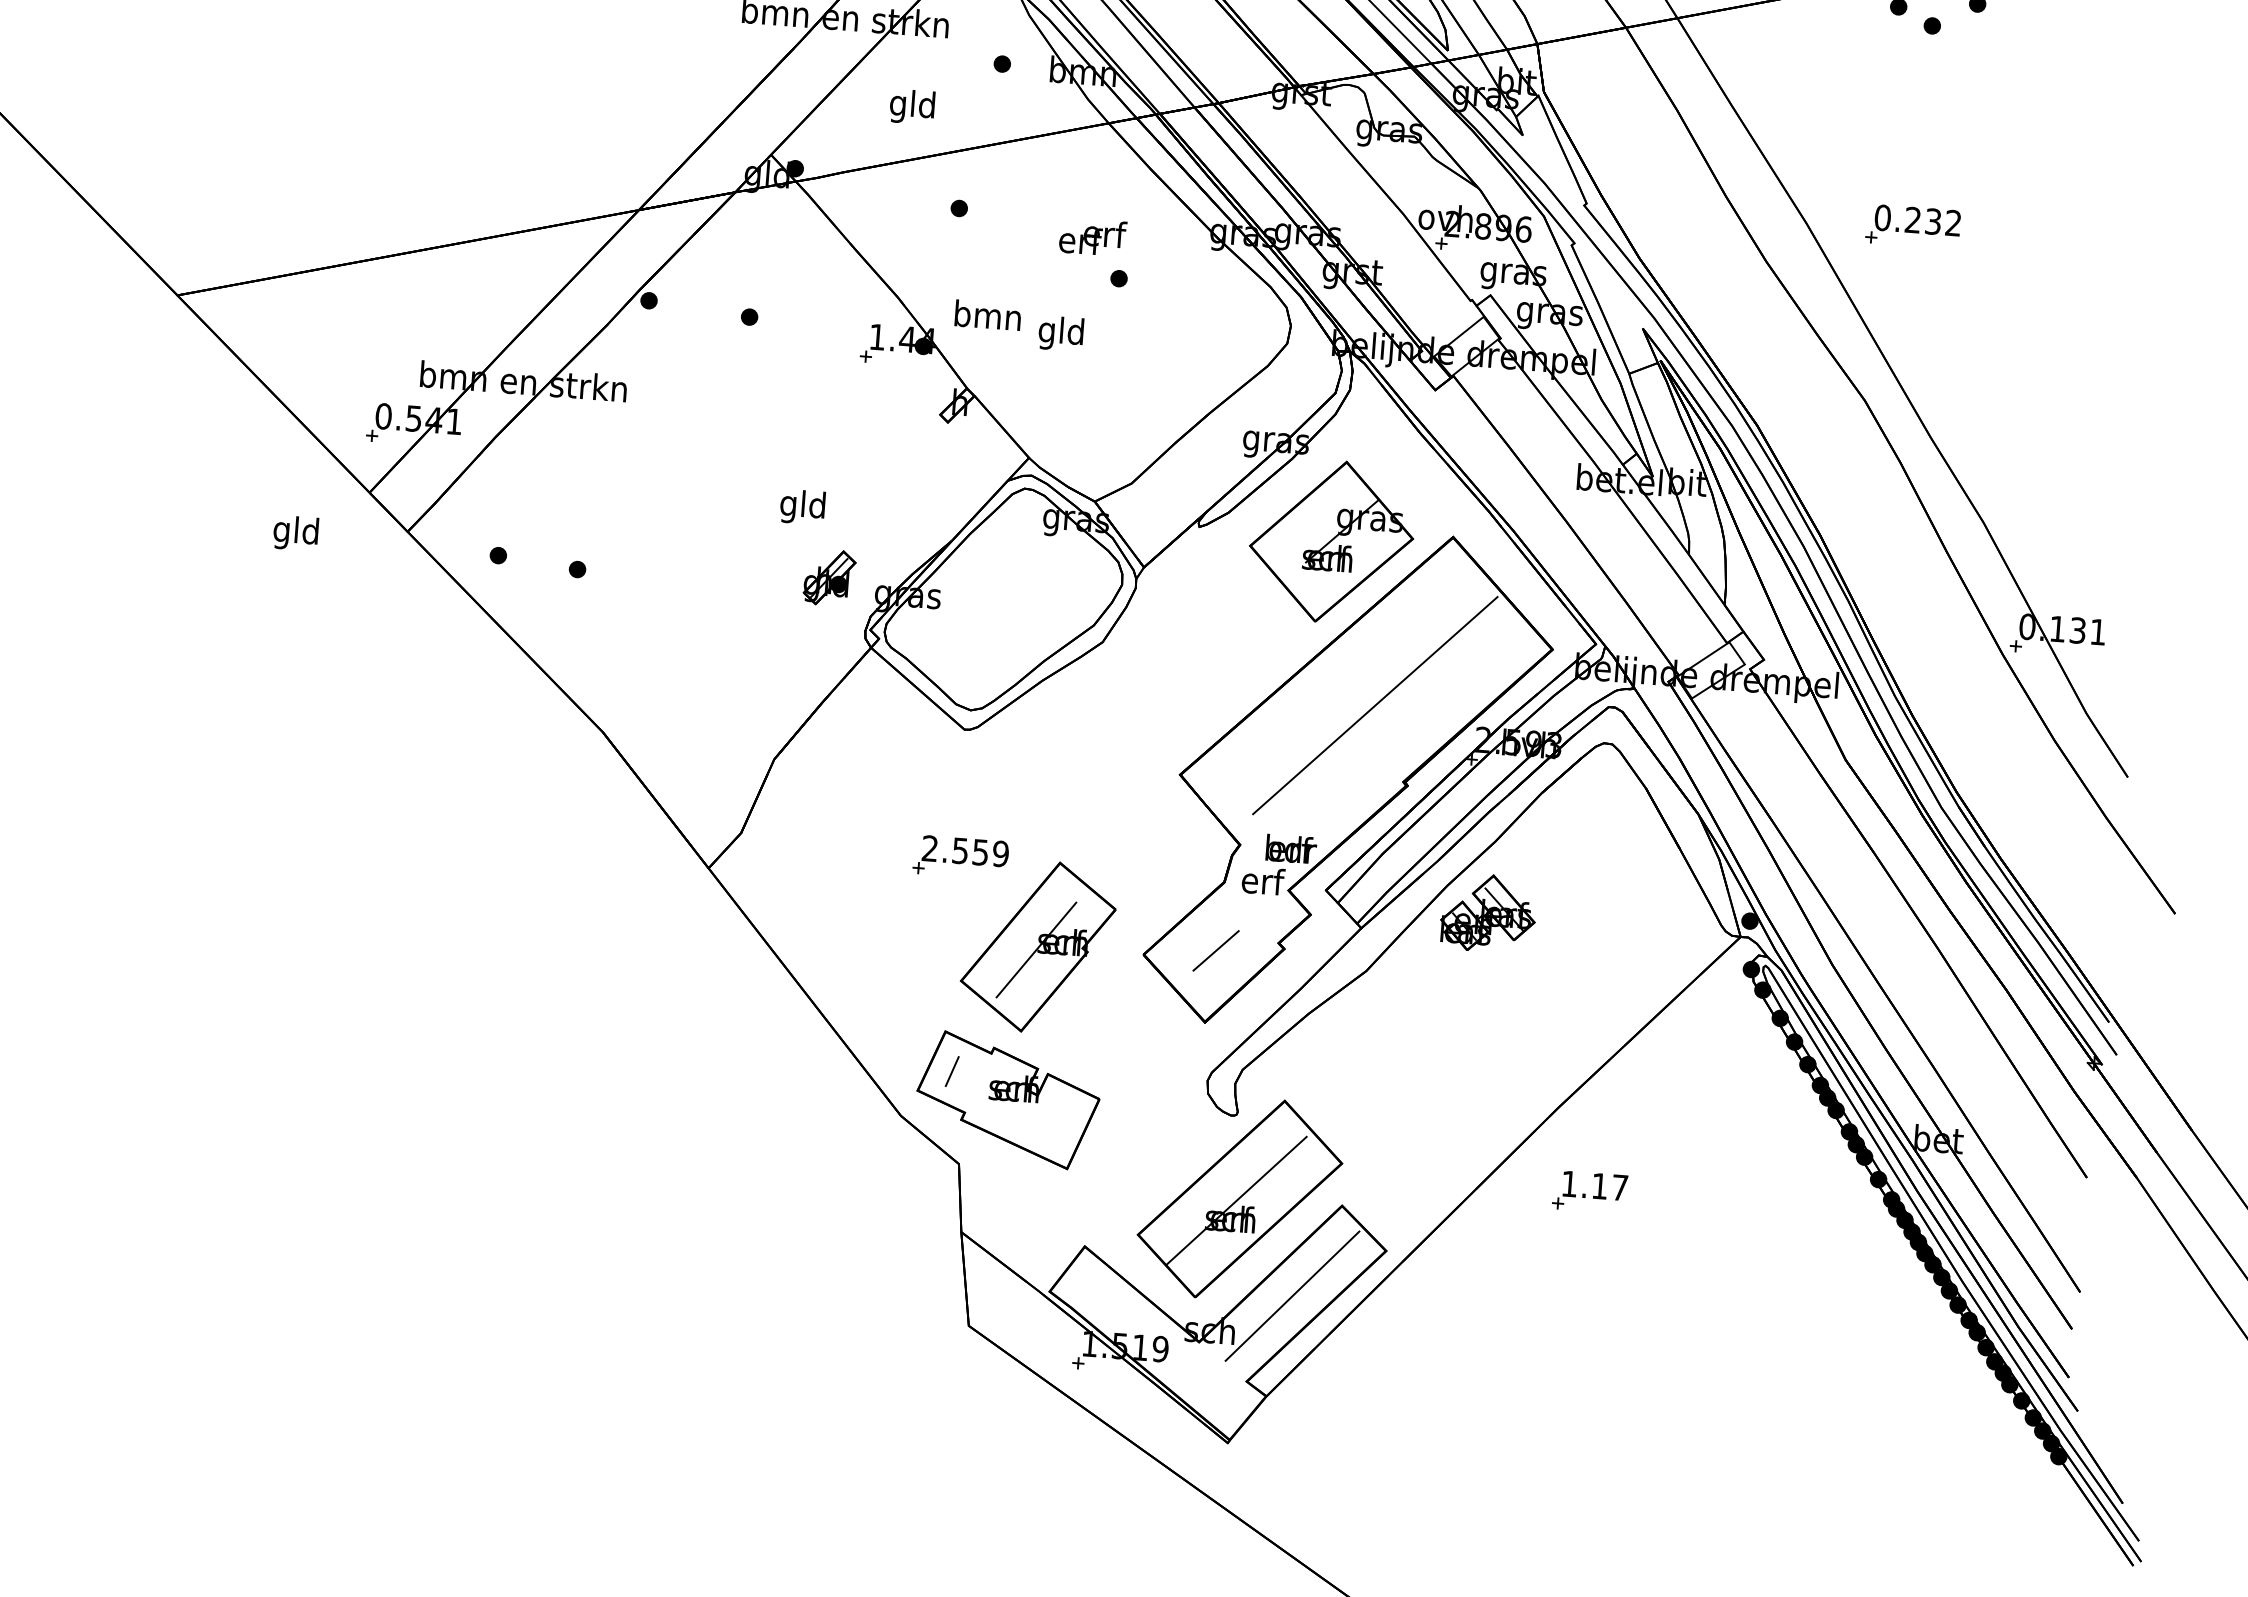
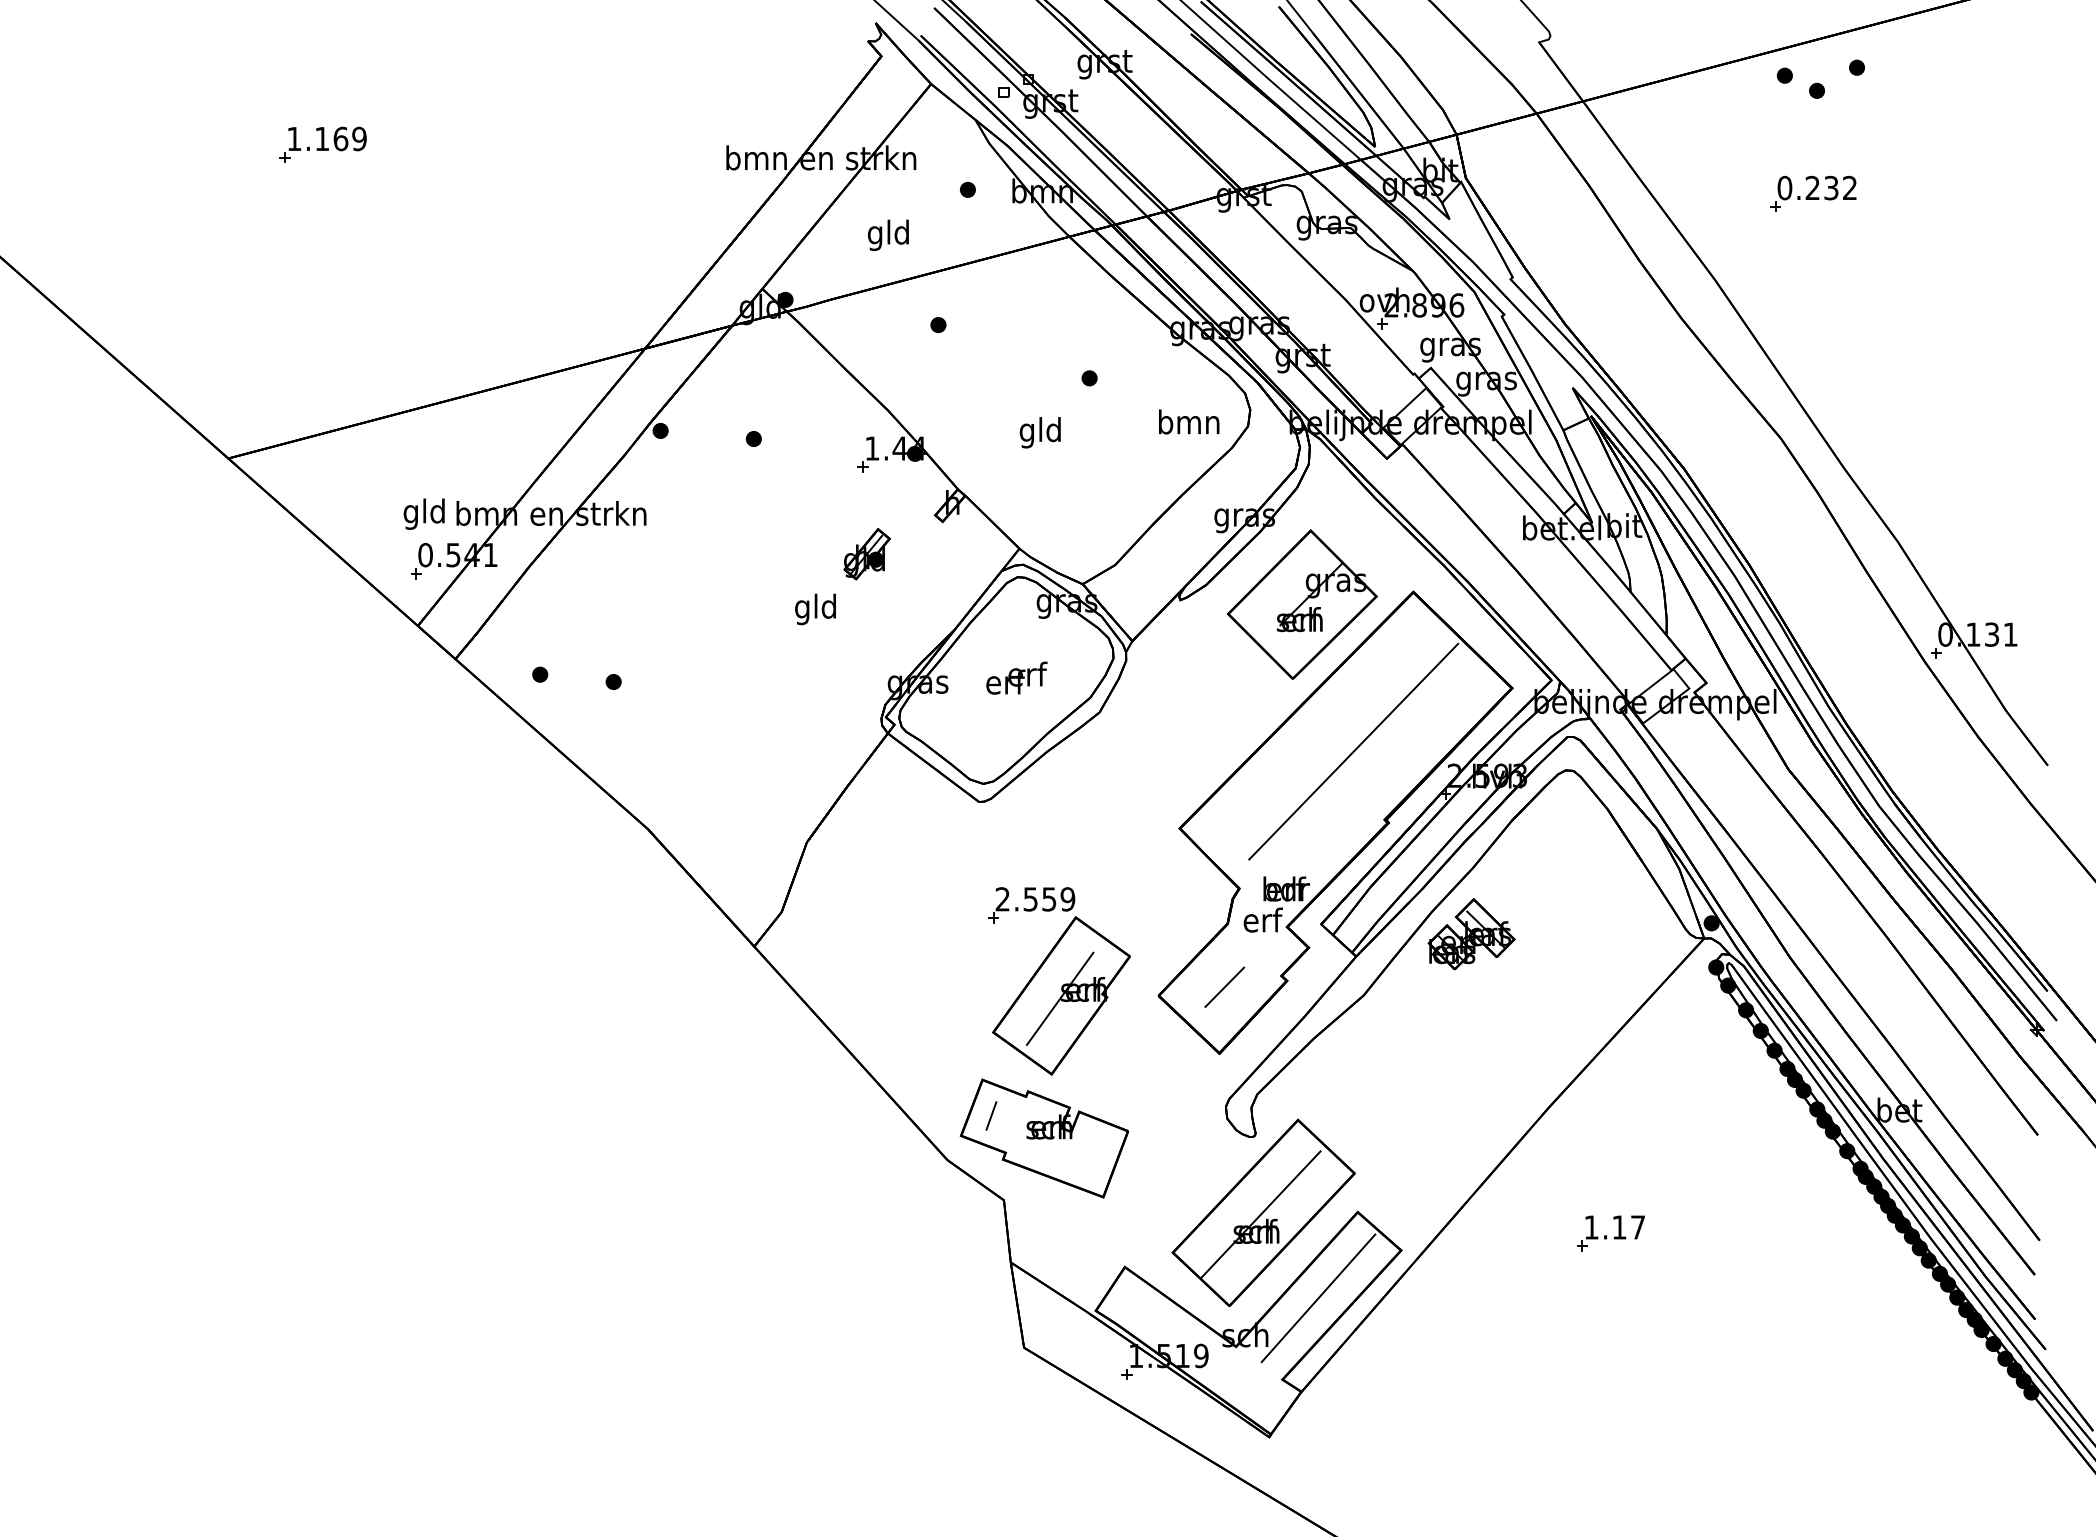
part: (1913, 226) -> (1813, 193), moved
text: (1092, 236) -> (1016, 677), moved
text: (988, 314) -> (1189, 421), moved
text: (295, 532) -> (423, 513), moved
part: (828, 578) -> (866, 554), moved
part: (960, 857) -> (1031, 905), moved
part: (1589, 1192) -> (1610, 1233), moved

